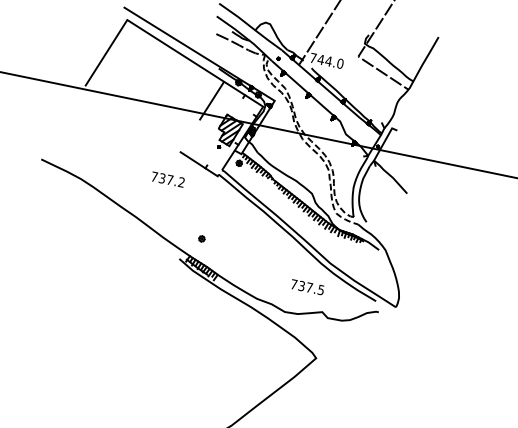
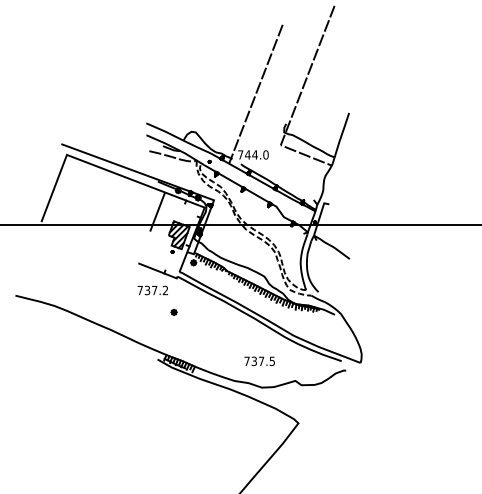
text: (167, 179) -> (152, 290), moved
part: (201, 237) -> (173, 311), moved
text: (307, 286) -> (259, 360), moved

